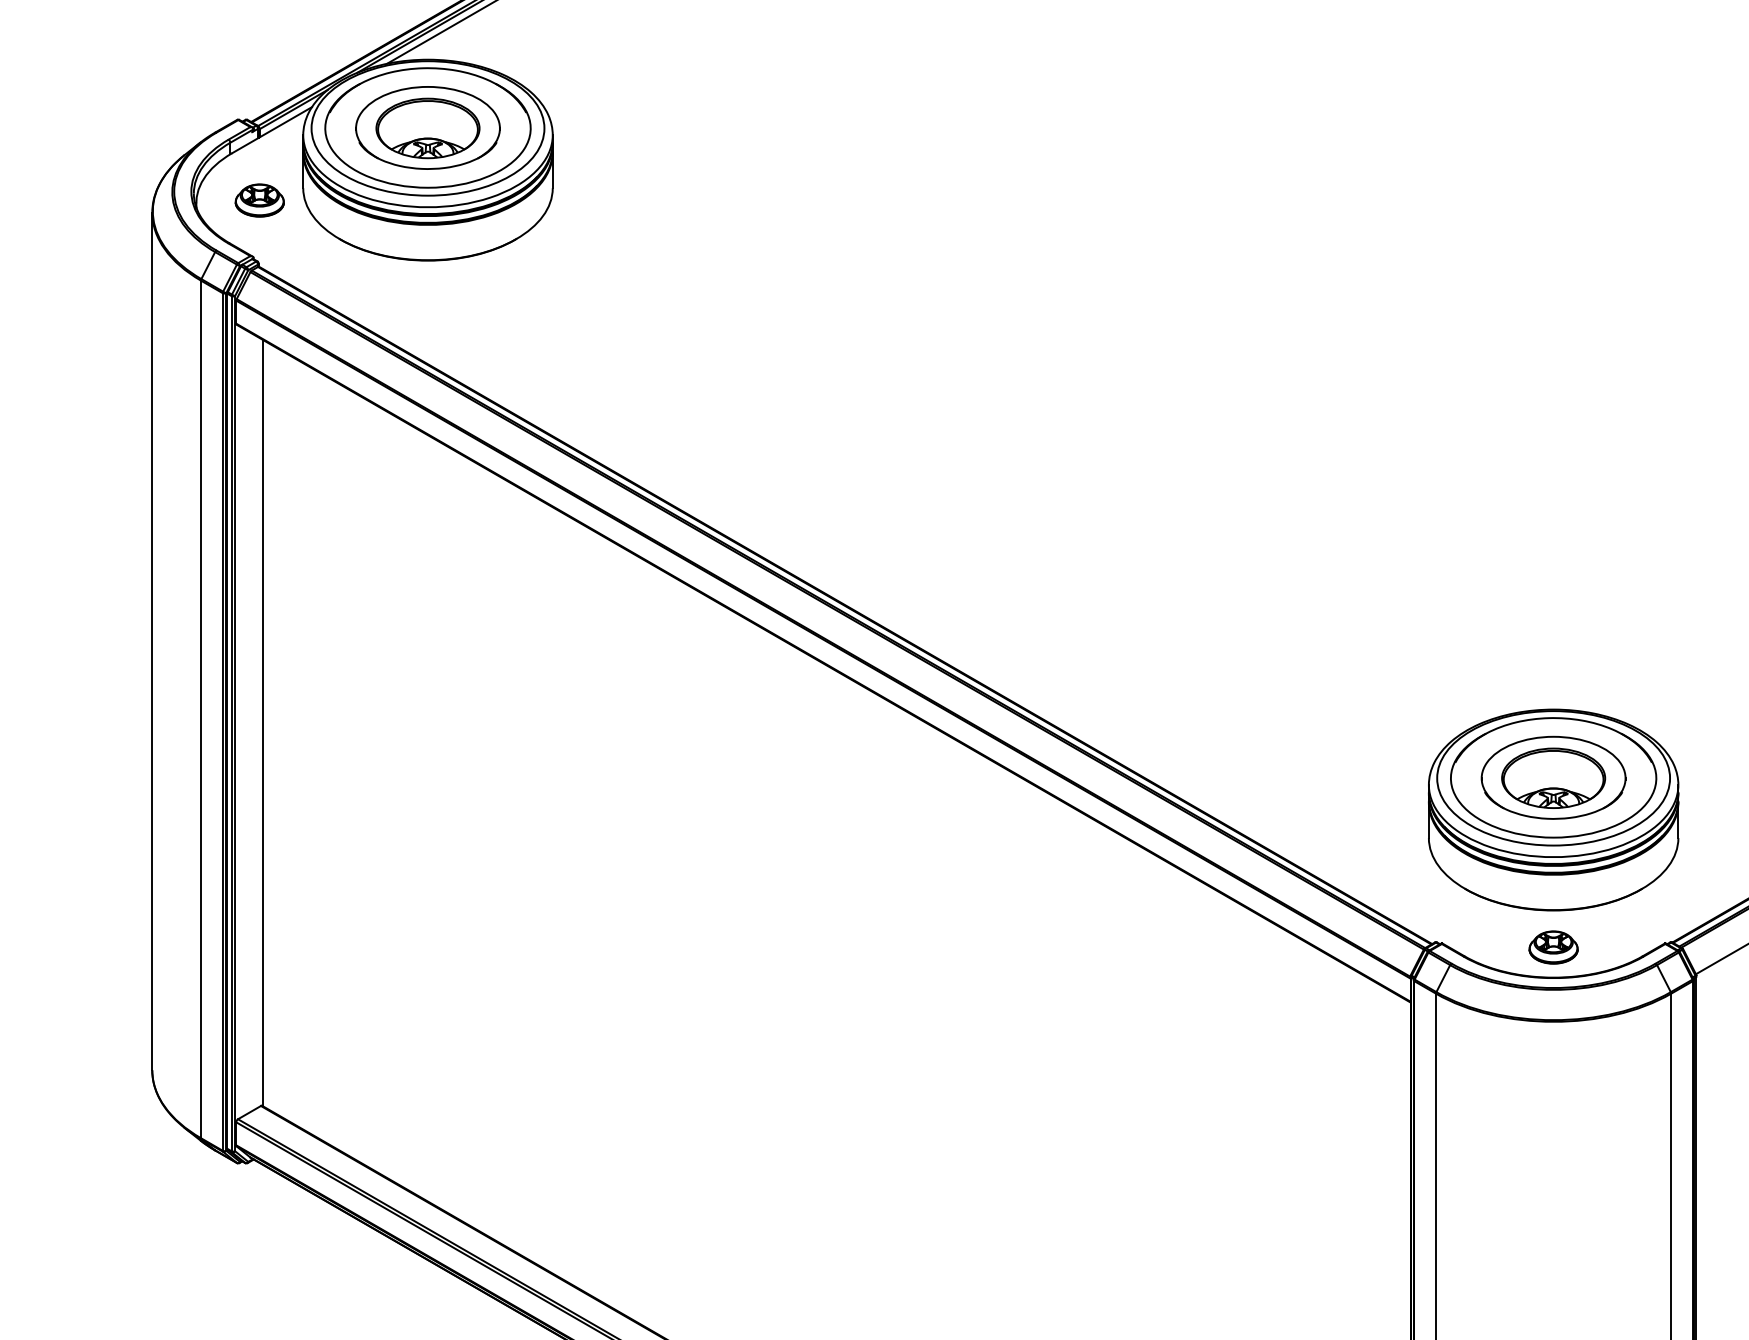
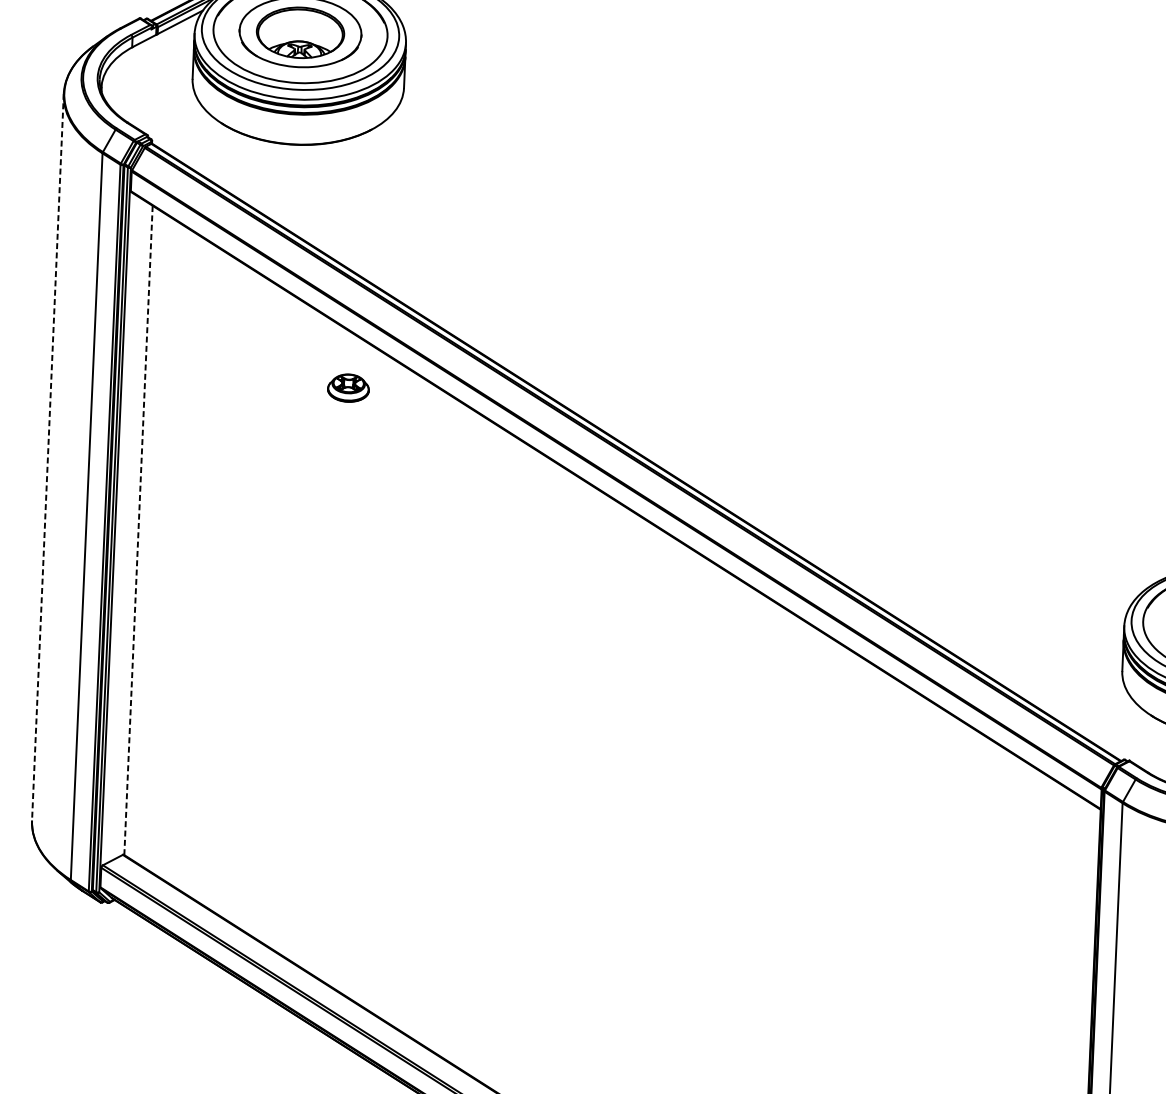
part: (259, 200) -> (348, 388), moved
line: (152, 641) -> (48, 457), solid -> dashed
line: (262, 722) -> (138, 530), solid -> dashed

